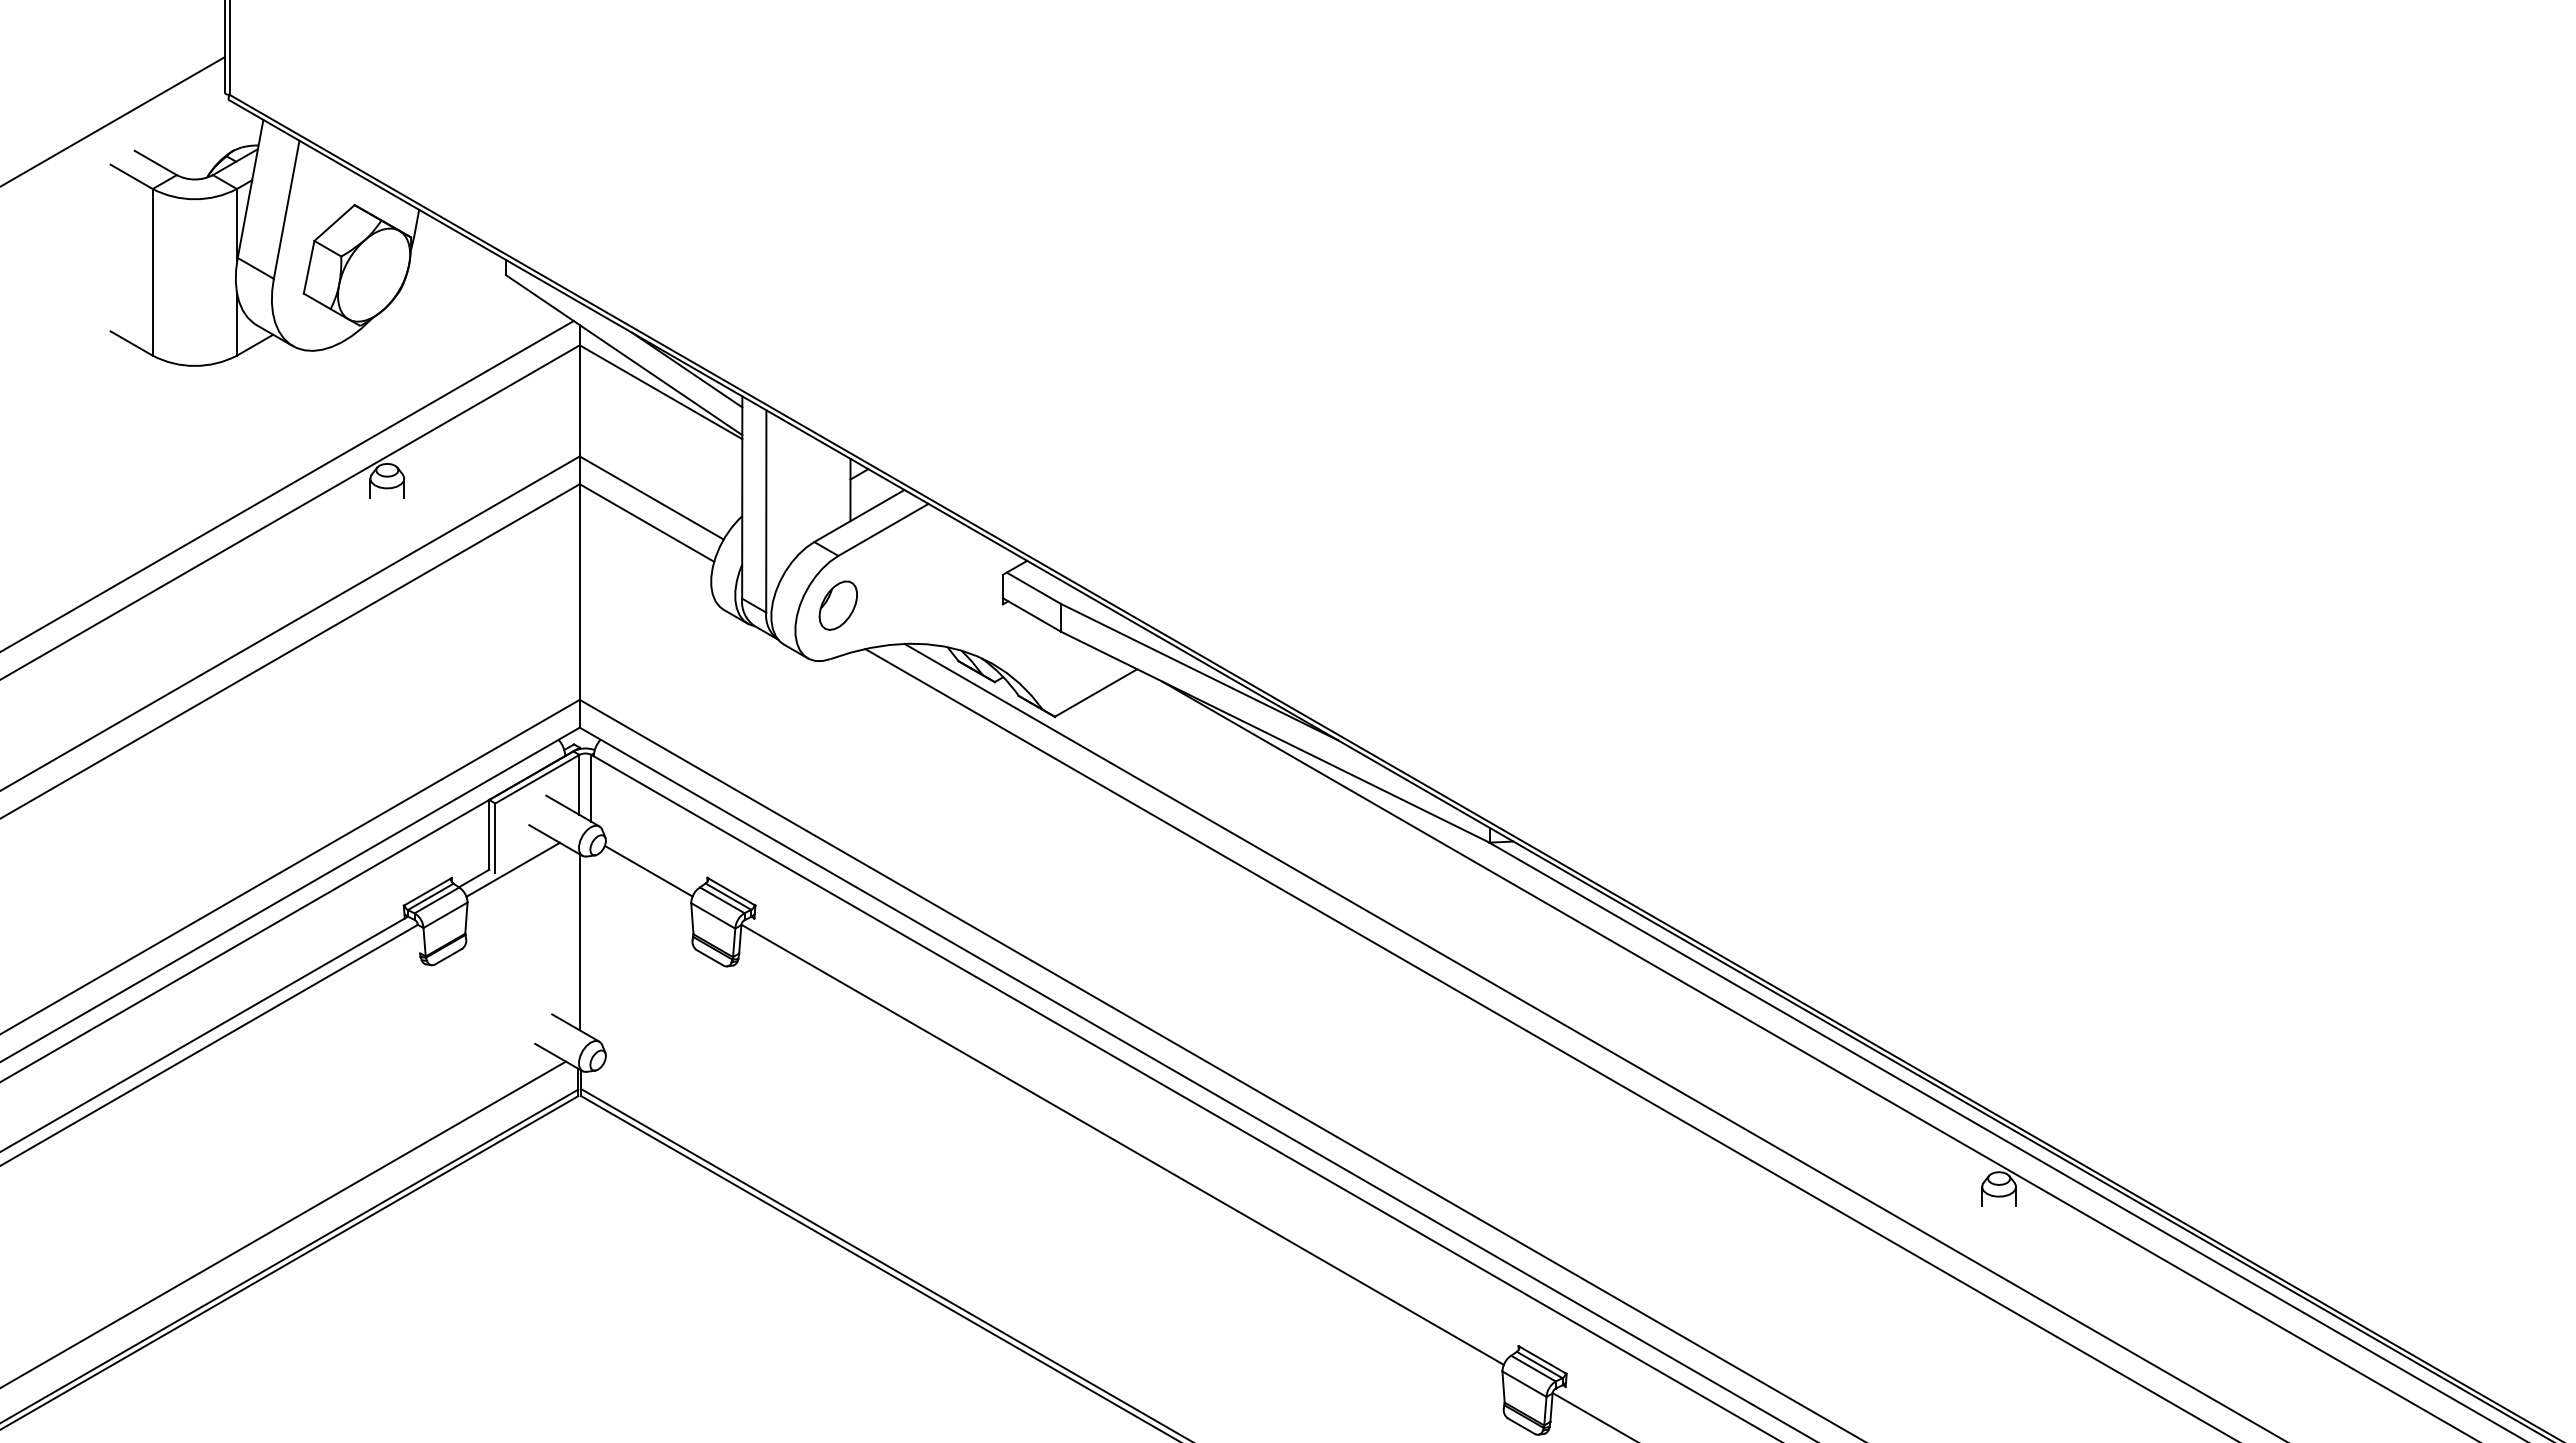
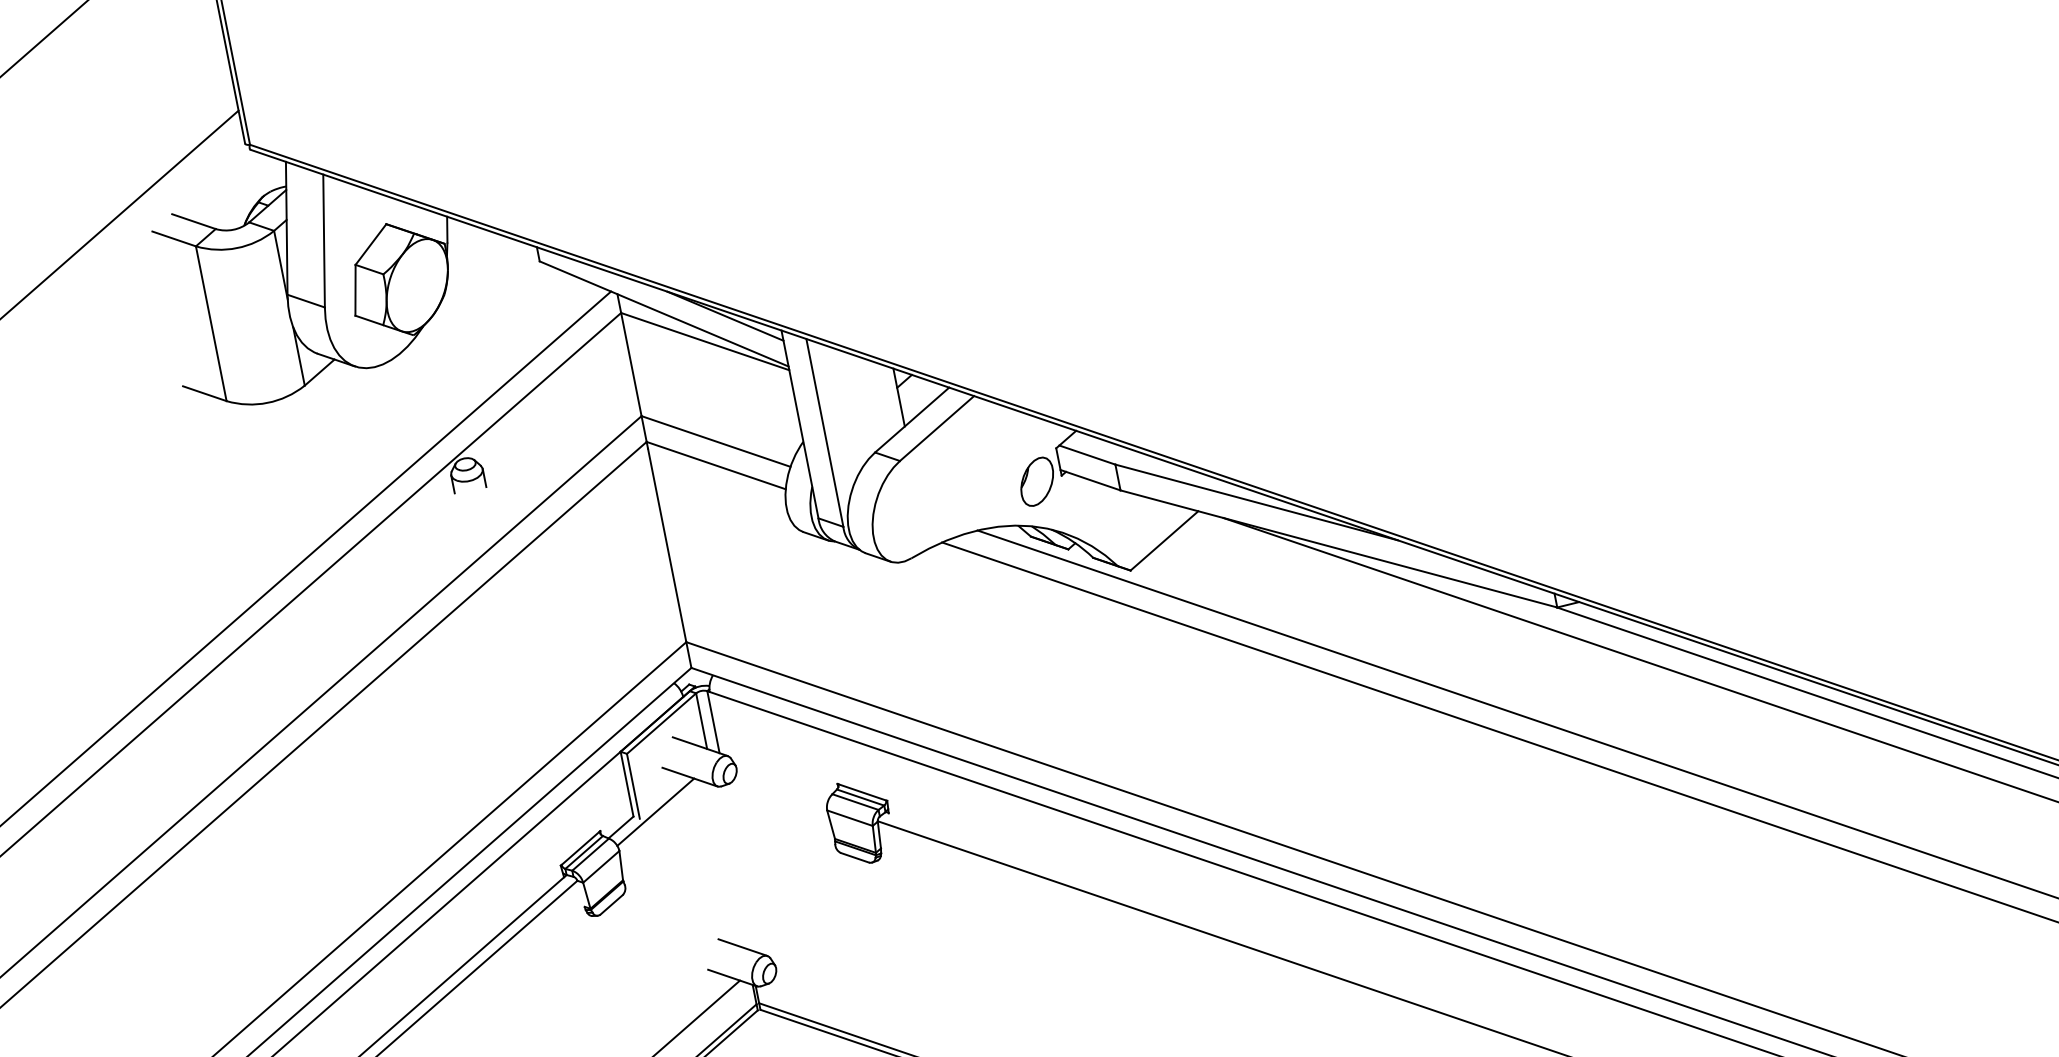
part: (837, 605) -> (1036, 481), moved
line: (648, 870) -> (781, 787), removed
line: (579, 942) -> (730, 867), removed

